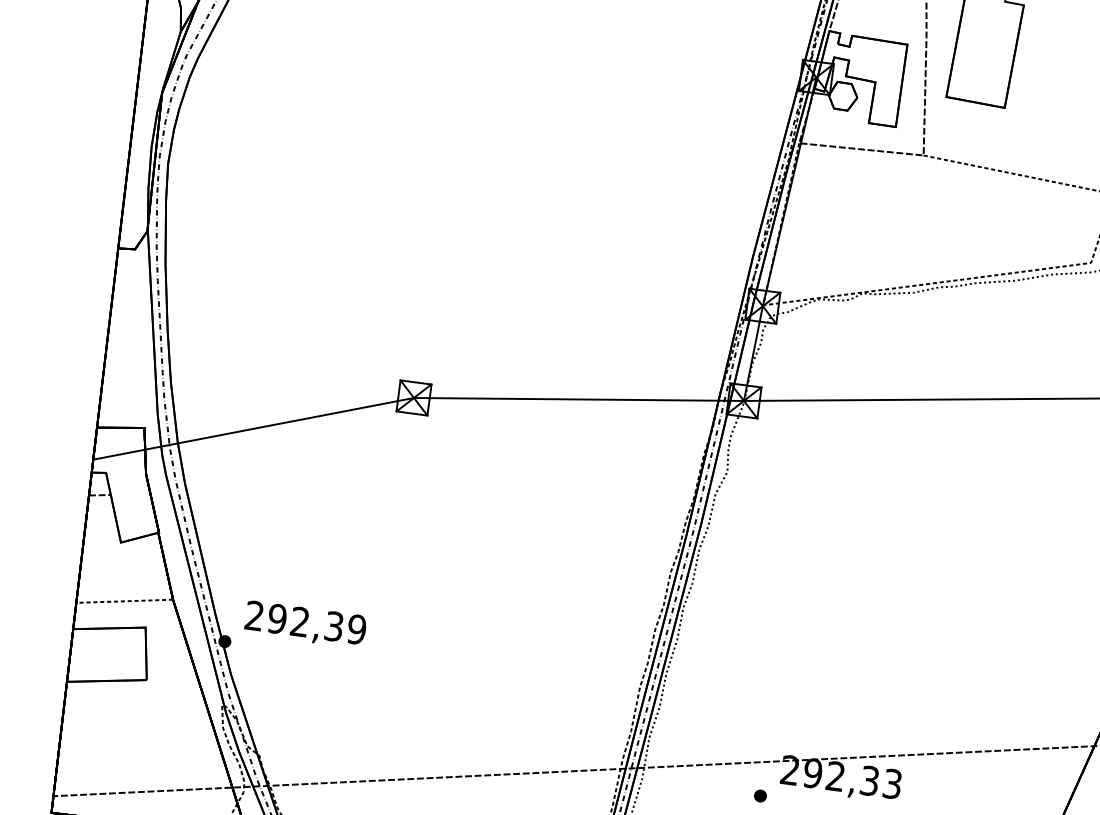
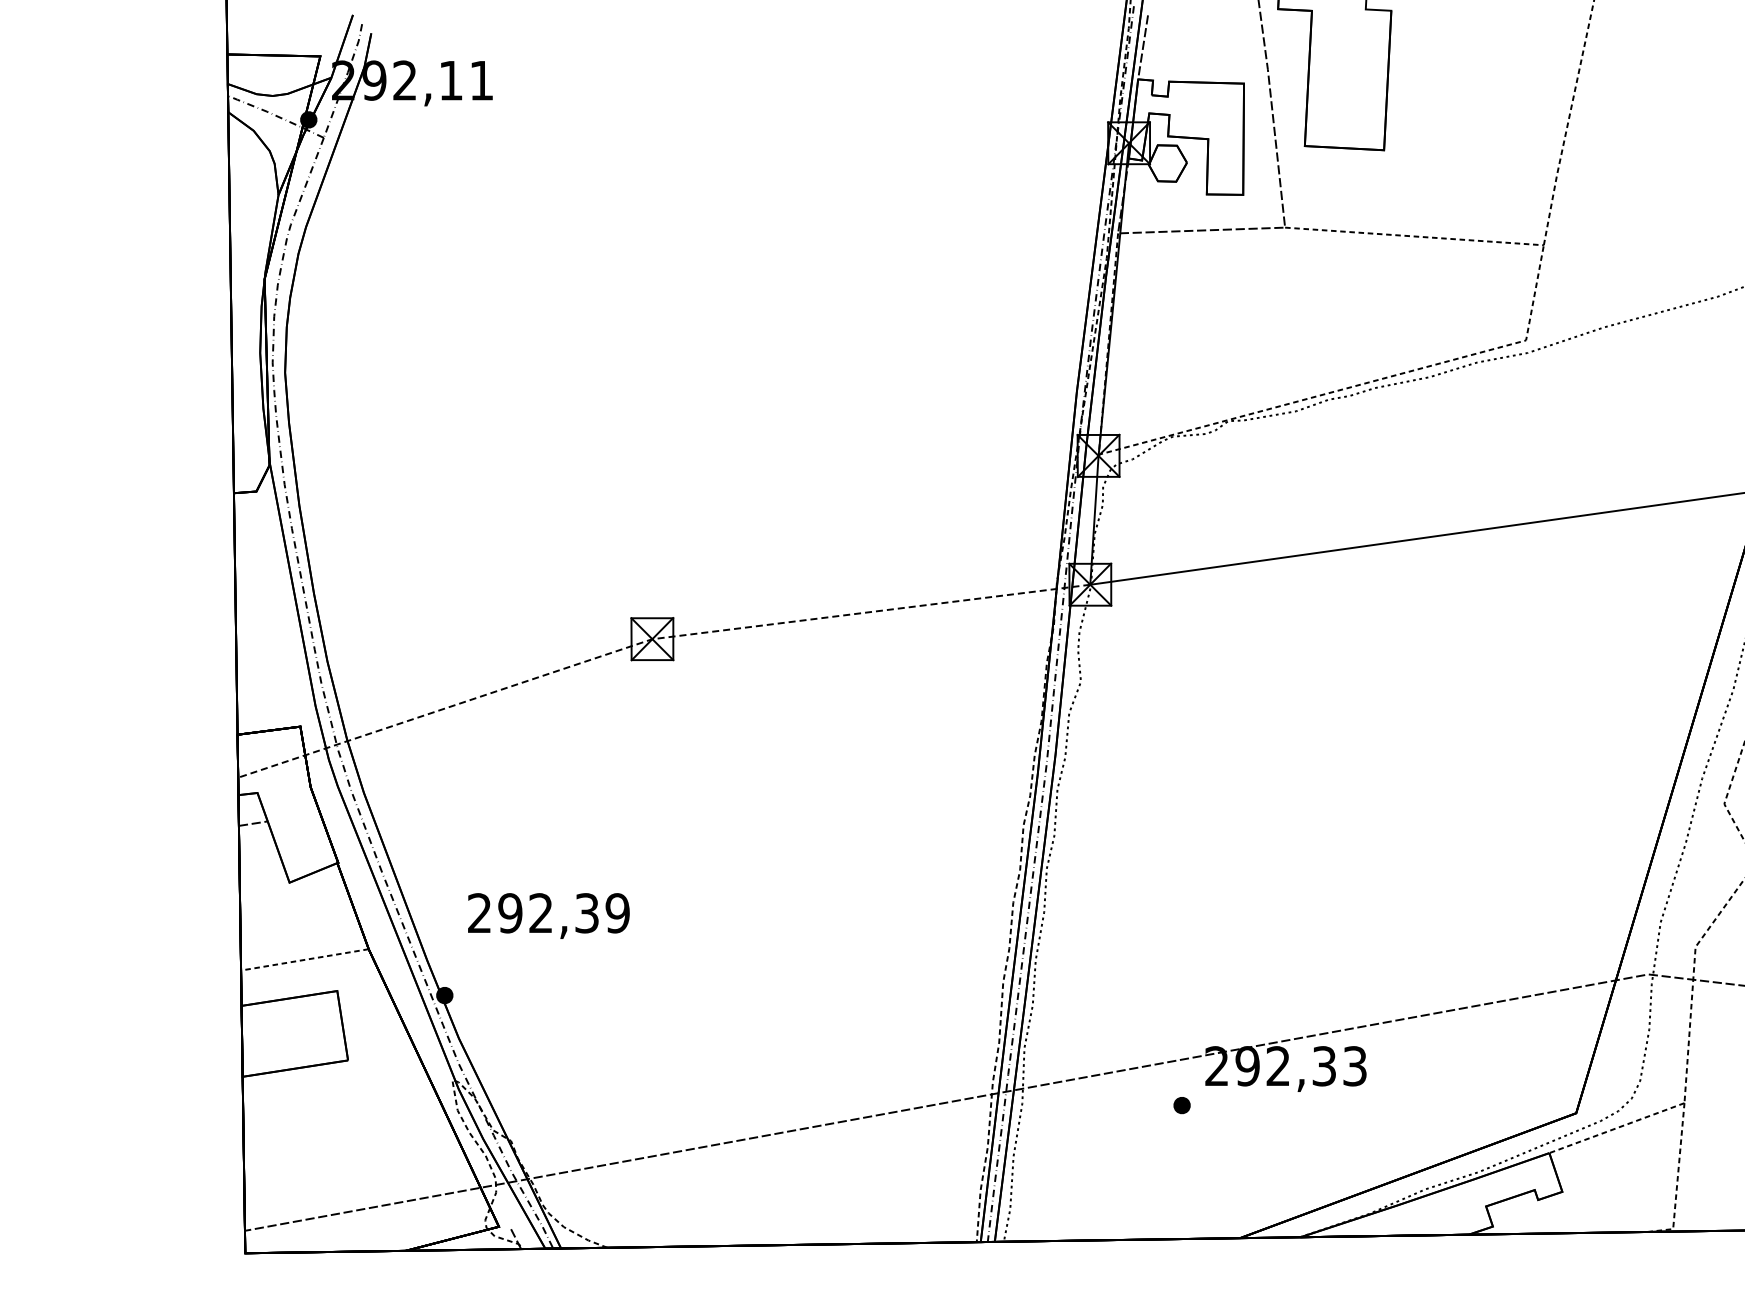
line: (415, 397) -> (654, 638), solid -> dashed
text: (305, 624) -> (548, 915), moved

